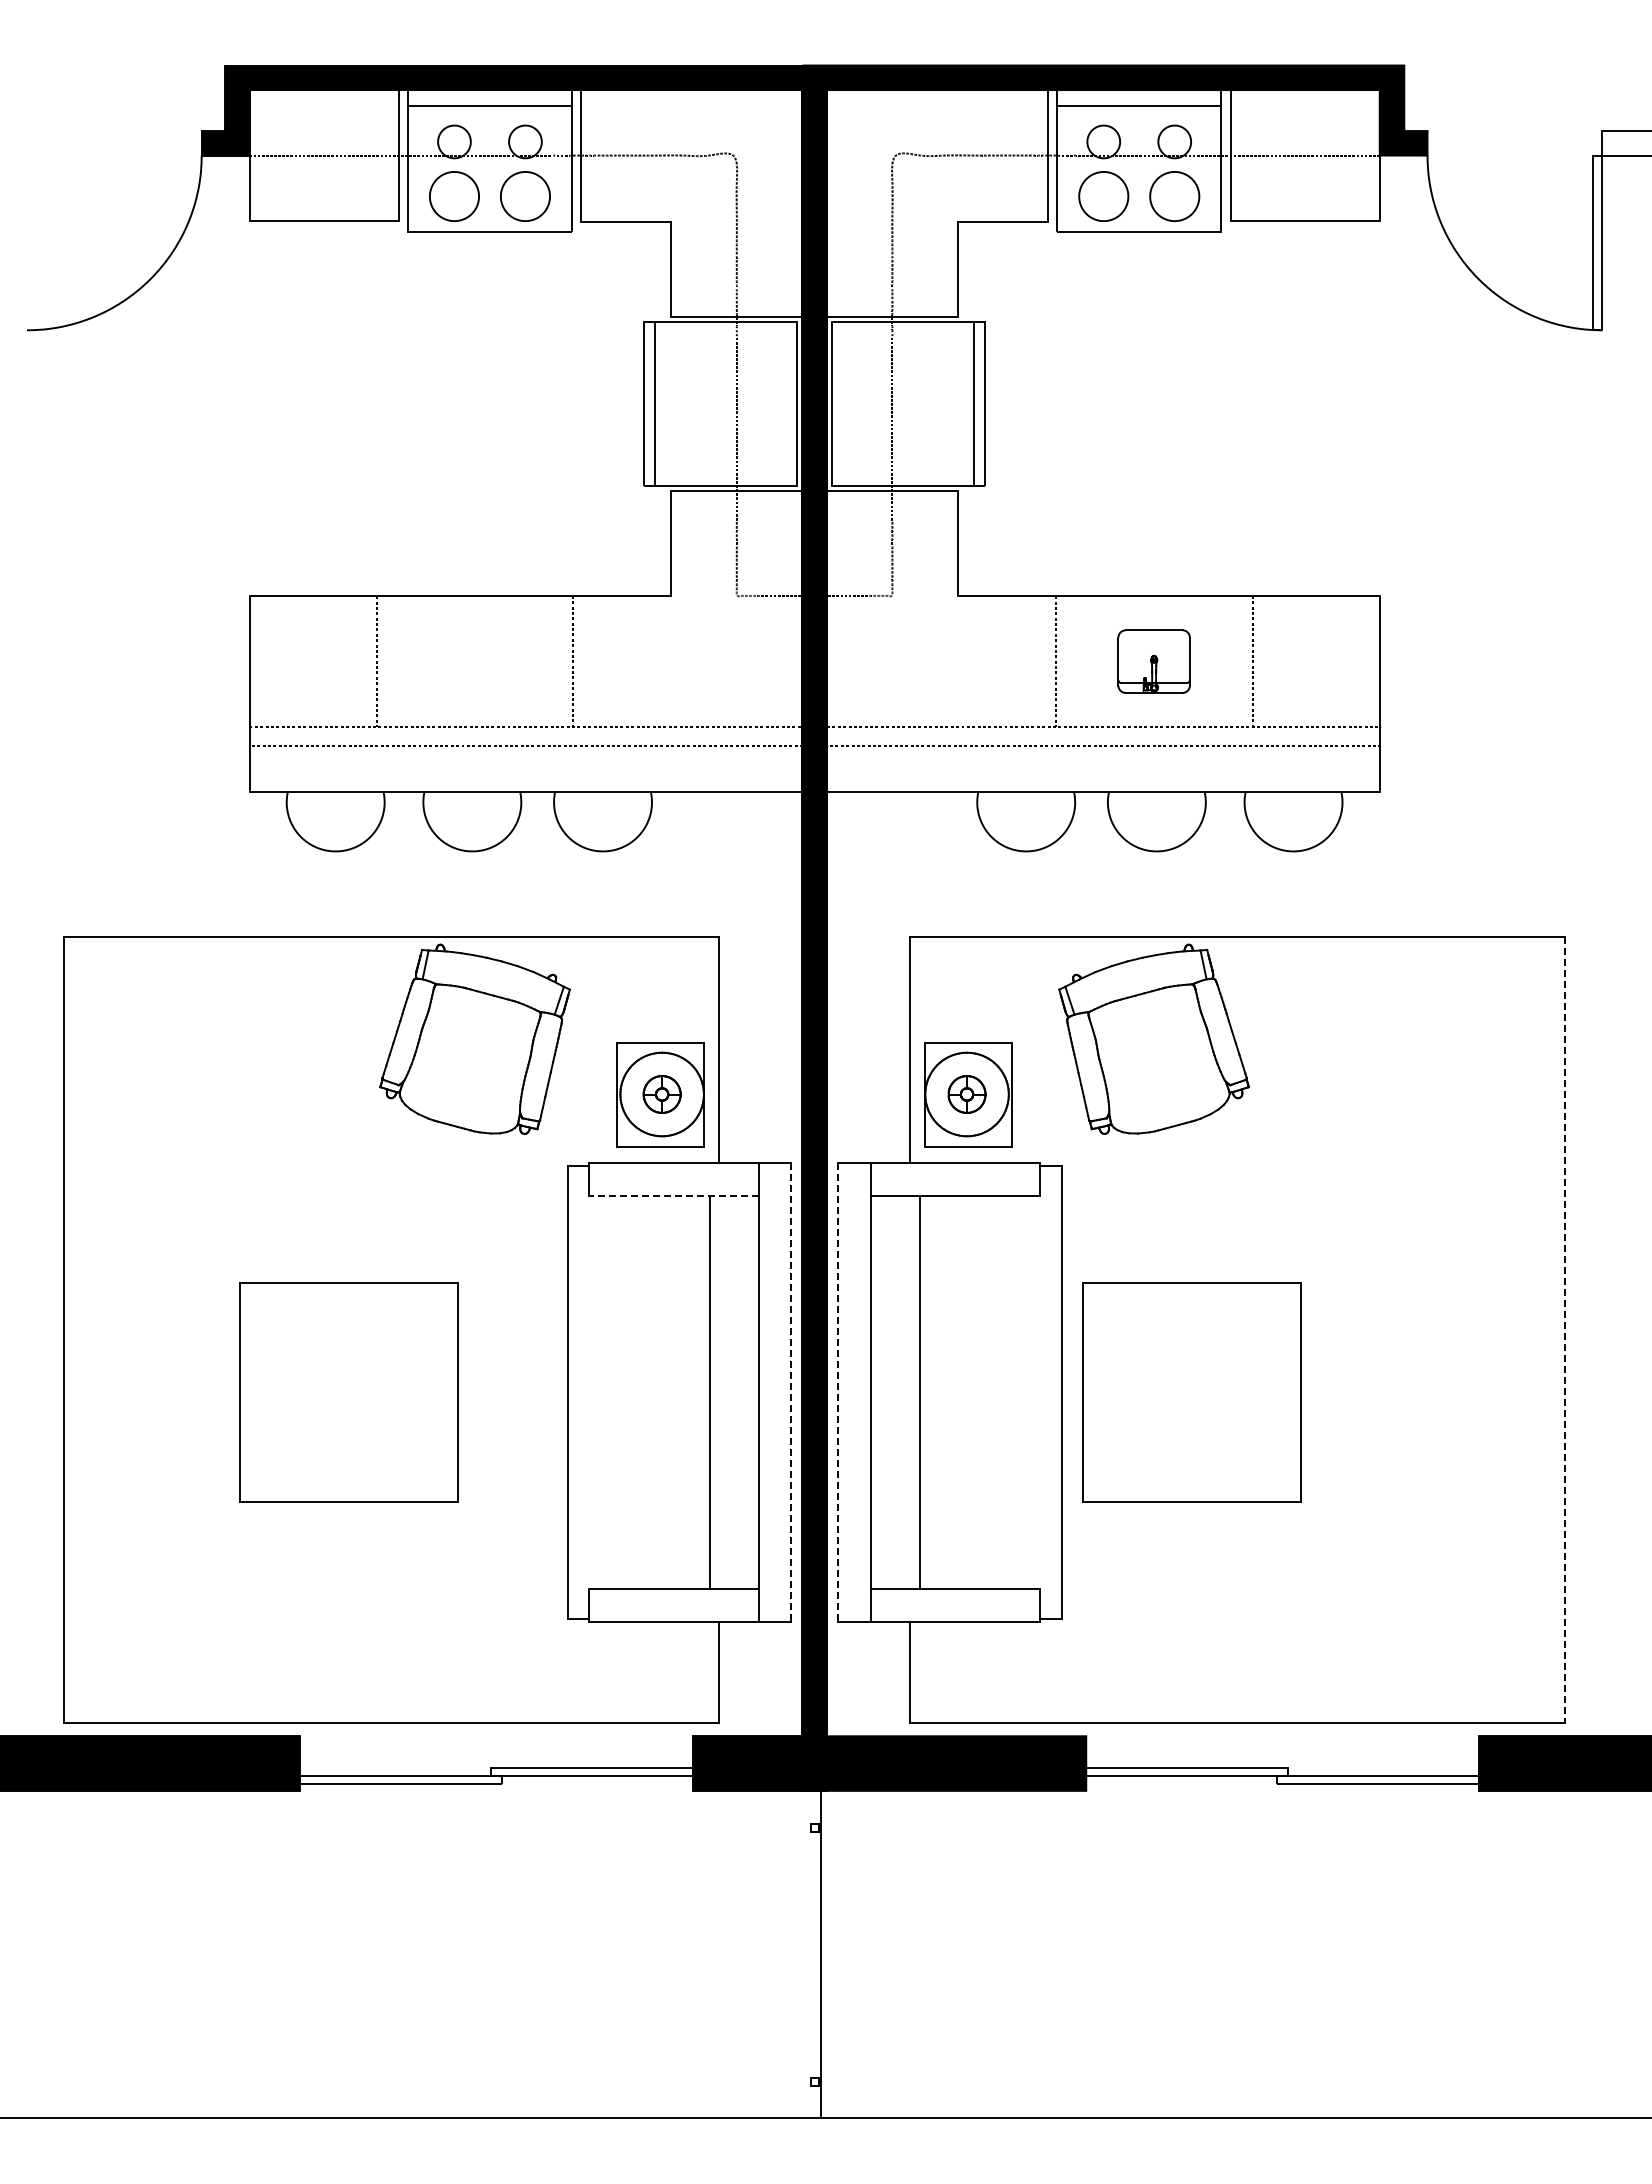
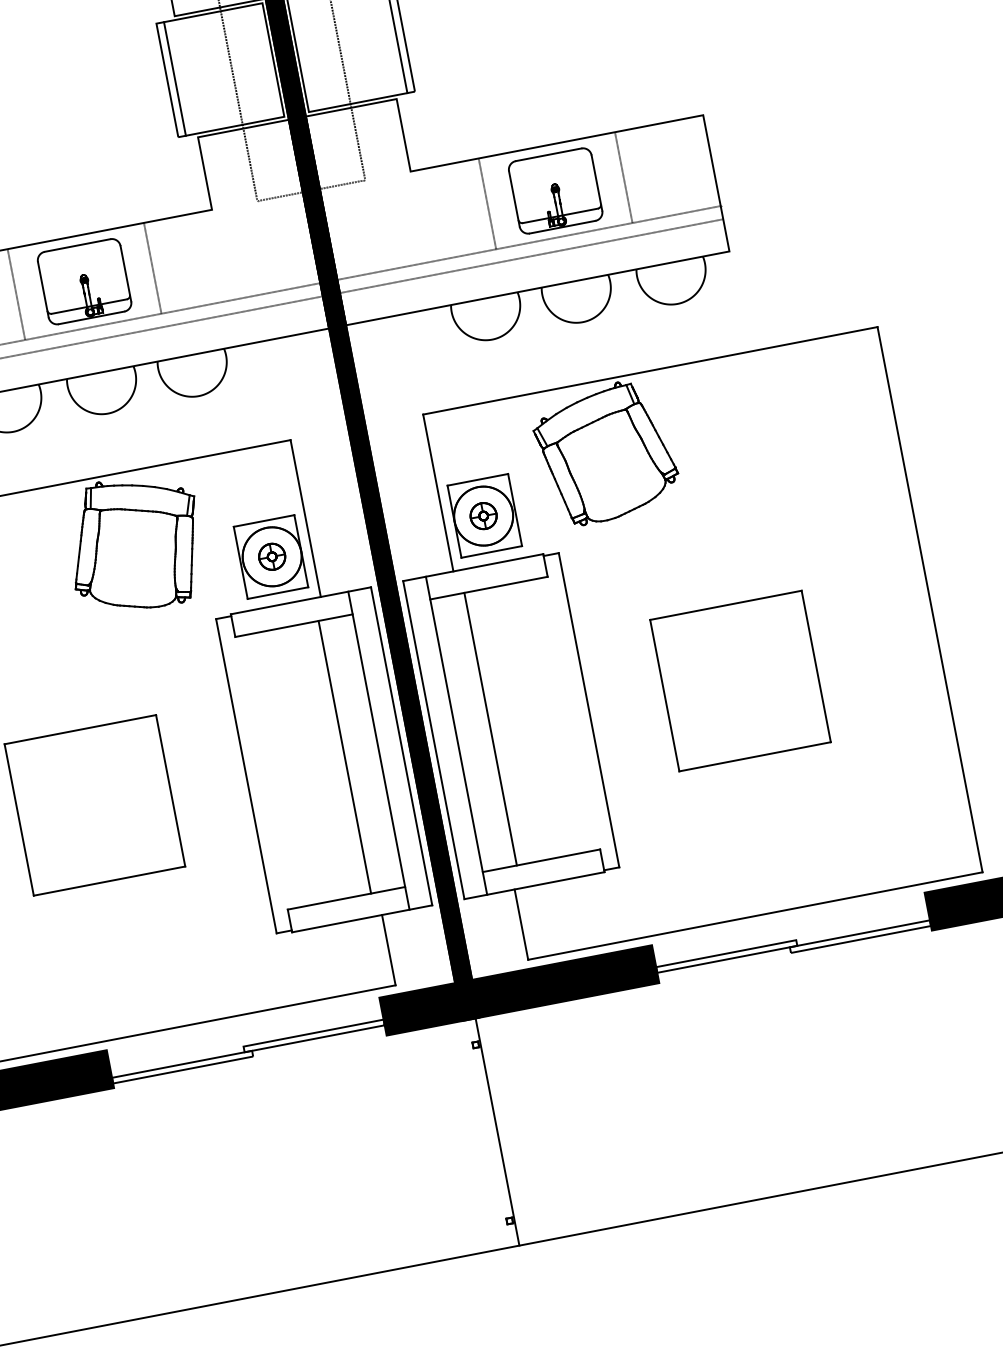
part: (474, 661) -> (84, 281), added
part: (1153, 661) -> (555, 190), size x1.67
line: (674, 1196) -> (294, 625), dashed -> solid
line: (1565, 1330) -> (930, 599), dashed -> solid
part: (1191, 1392) -> (740, 681), moved
line: (791, 1393) -> (401, 746), dashed -> solid
line: (837, 1393) -> (433, 740), dashed -> solid

